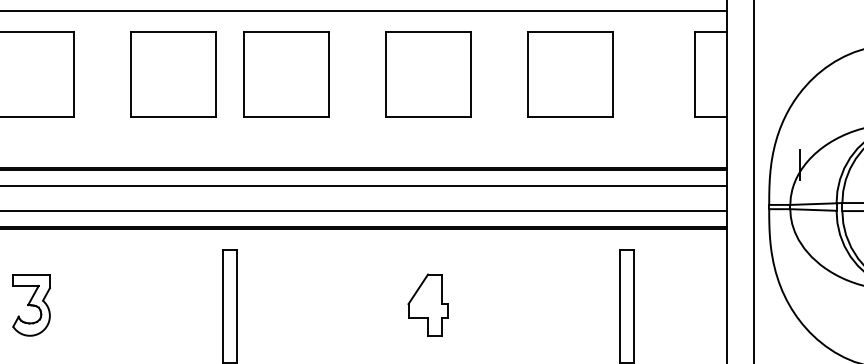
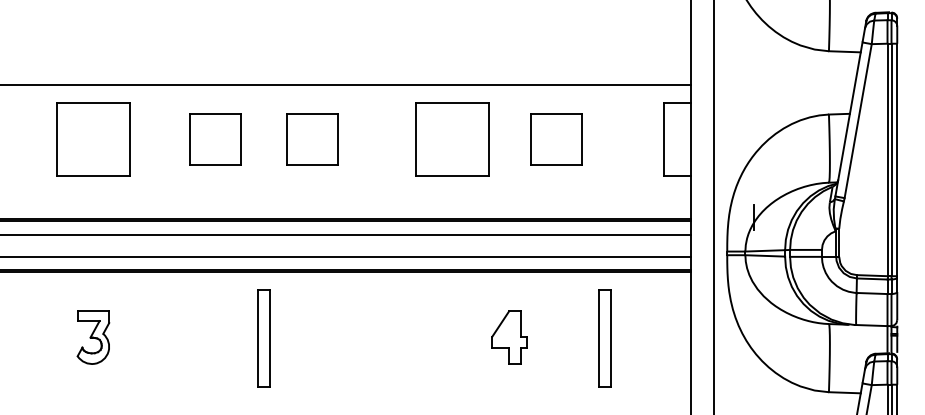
part: (173, 74) -> (215, 139), size x0.7
part: (286, 74) -> (312, 139), size x0.7
part: (428, 74) -> (452, 139), moved
part: (570, 74) -> (556, 139), size x0.7
part: (428, 304) -> (509, 337), moved

